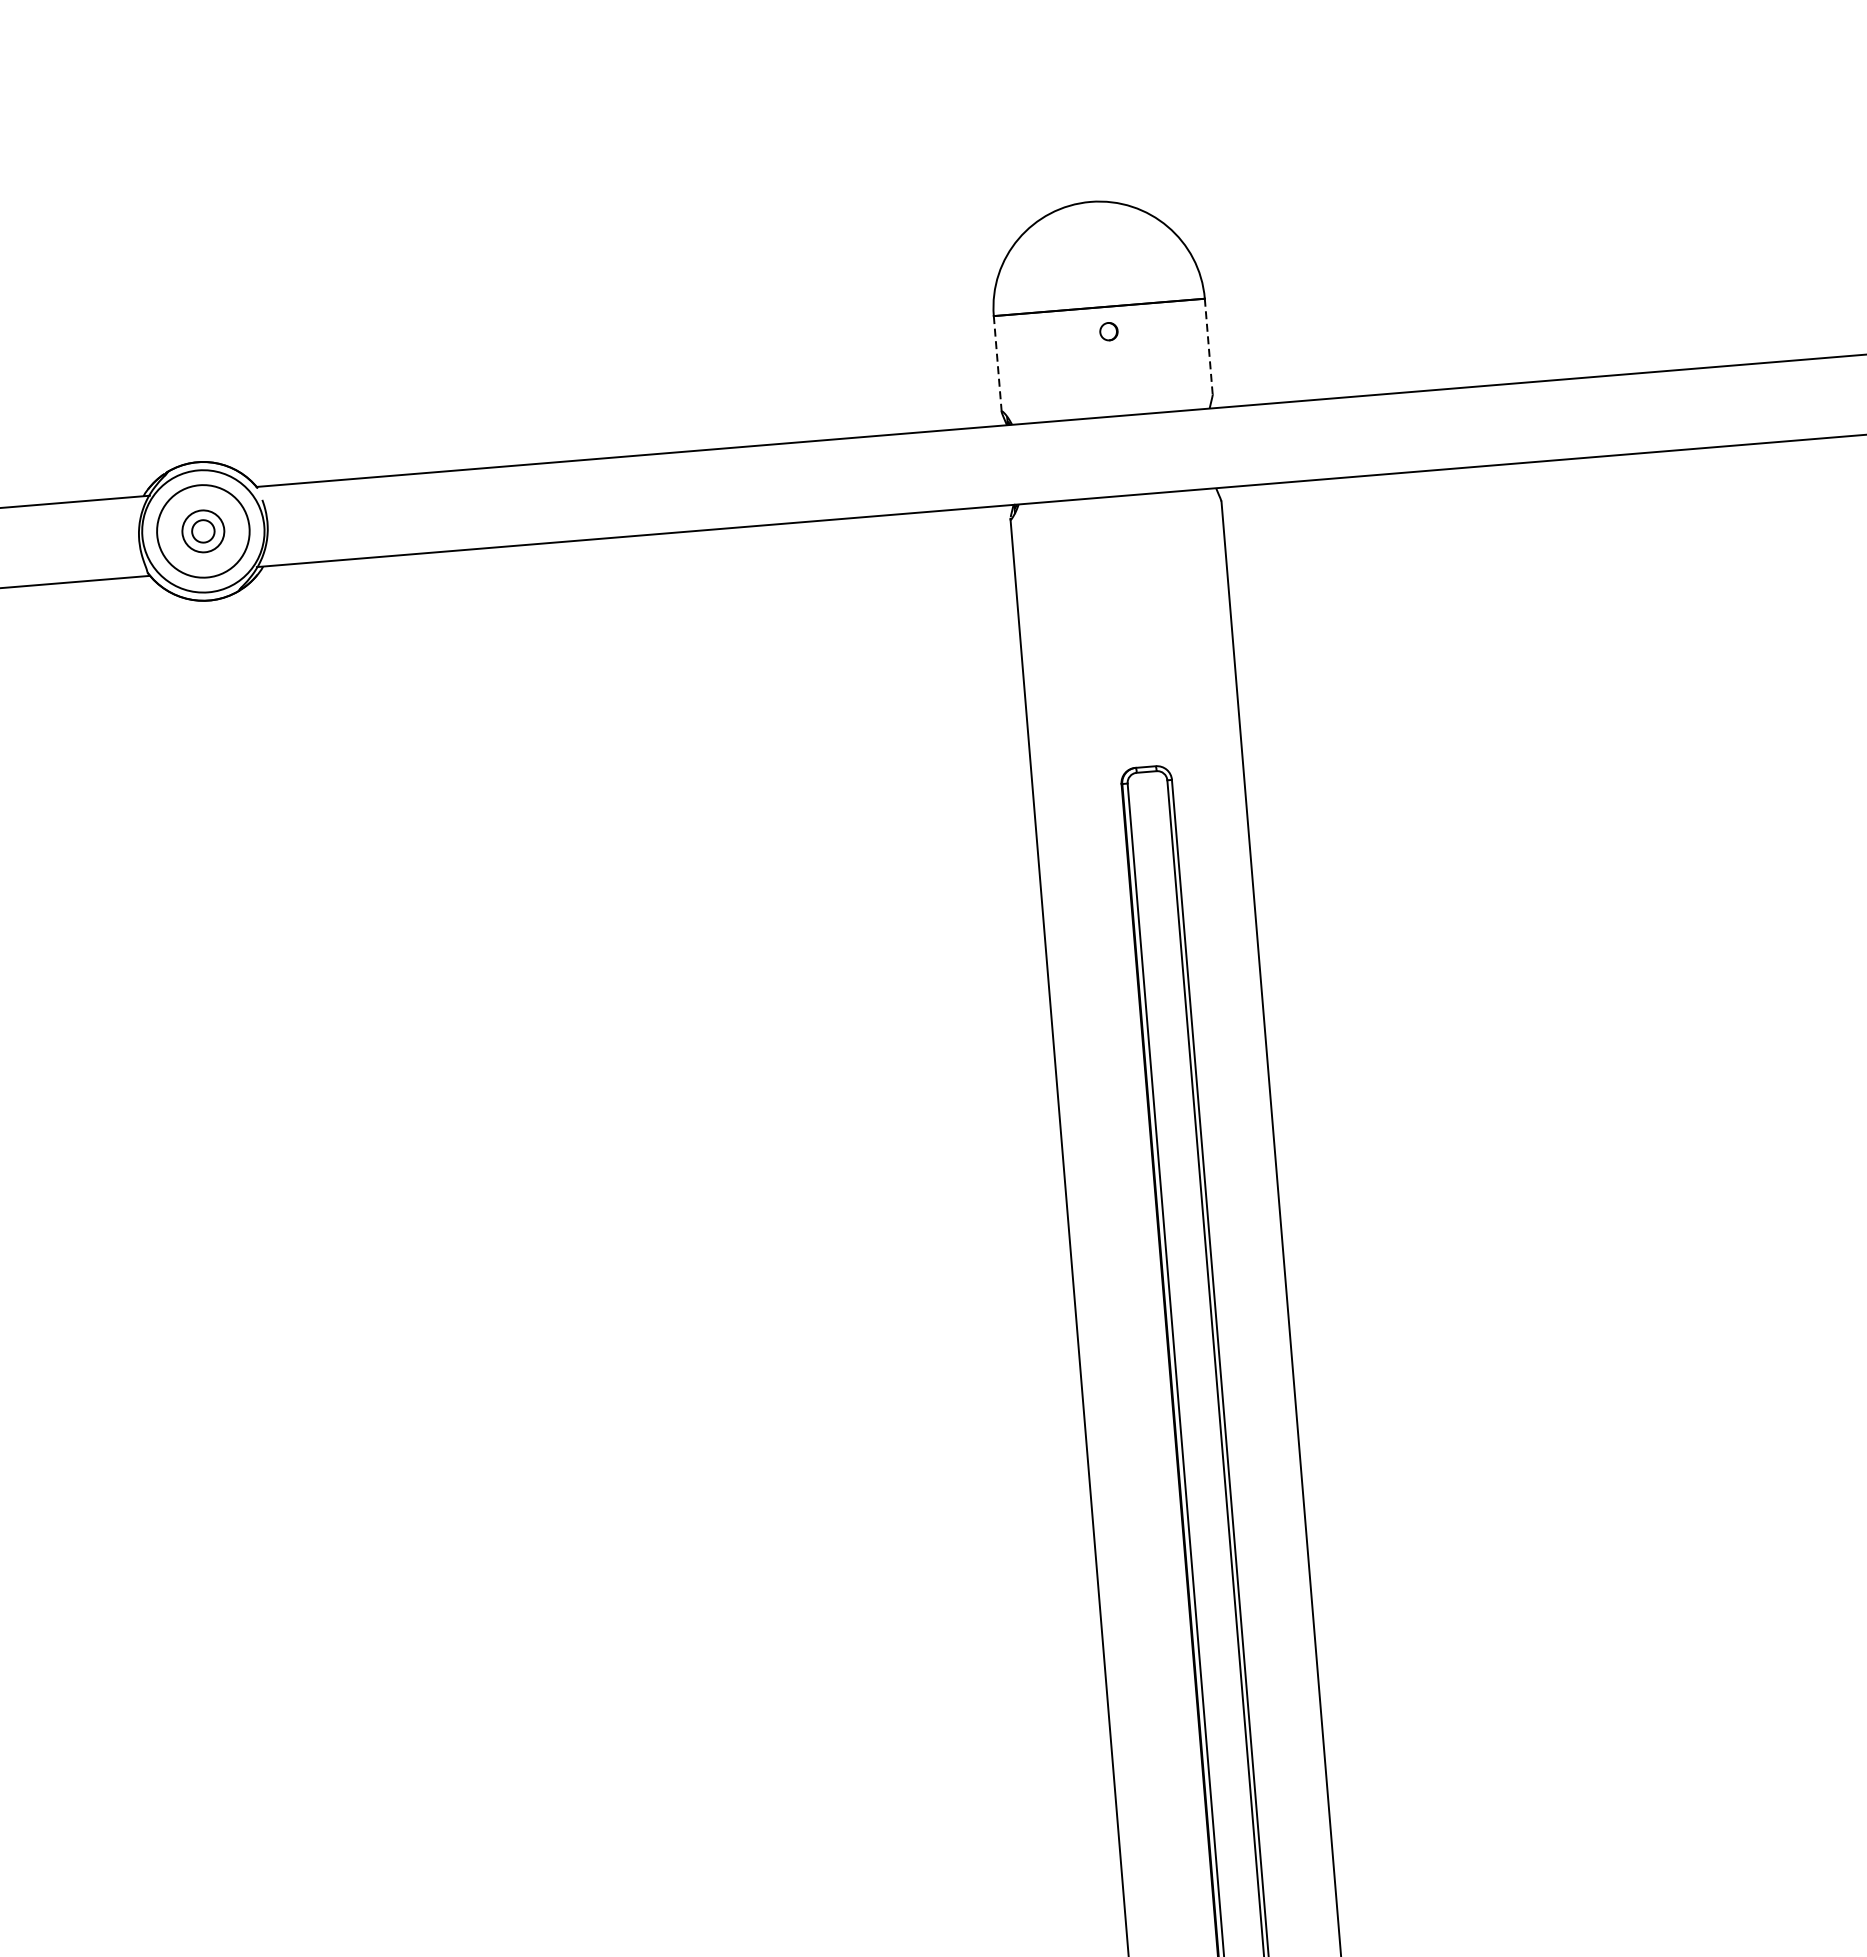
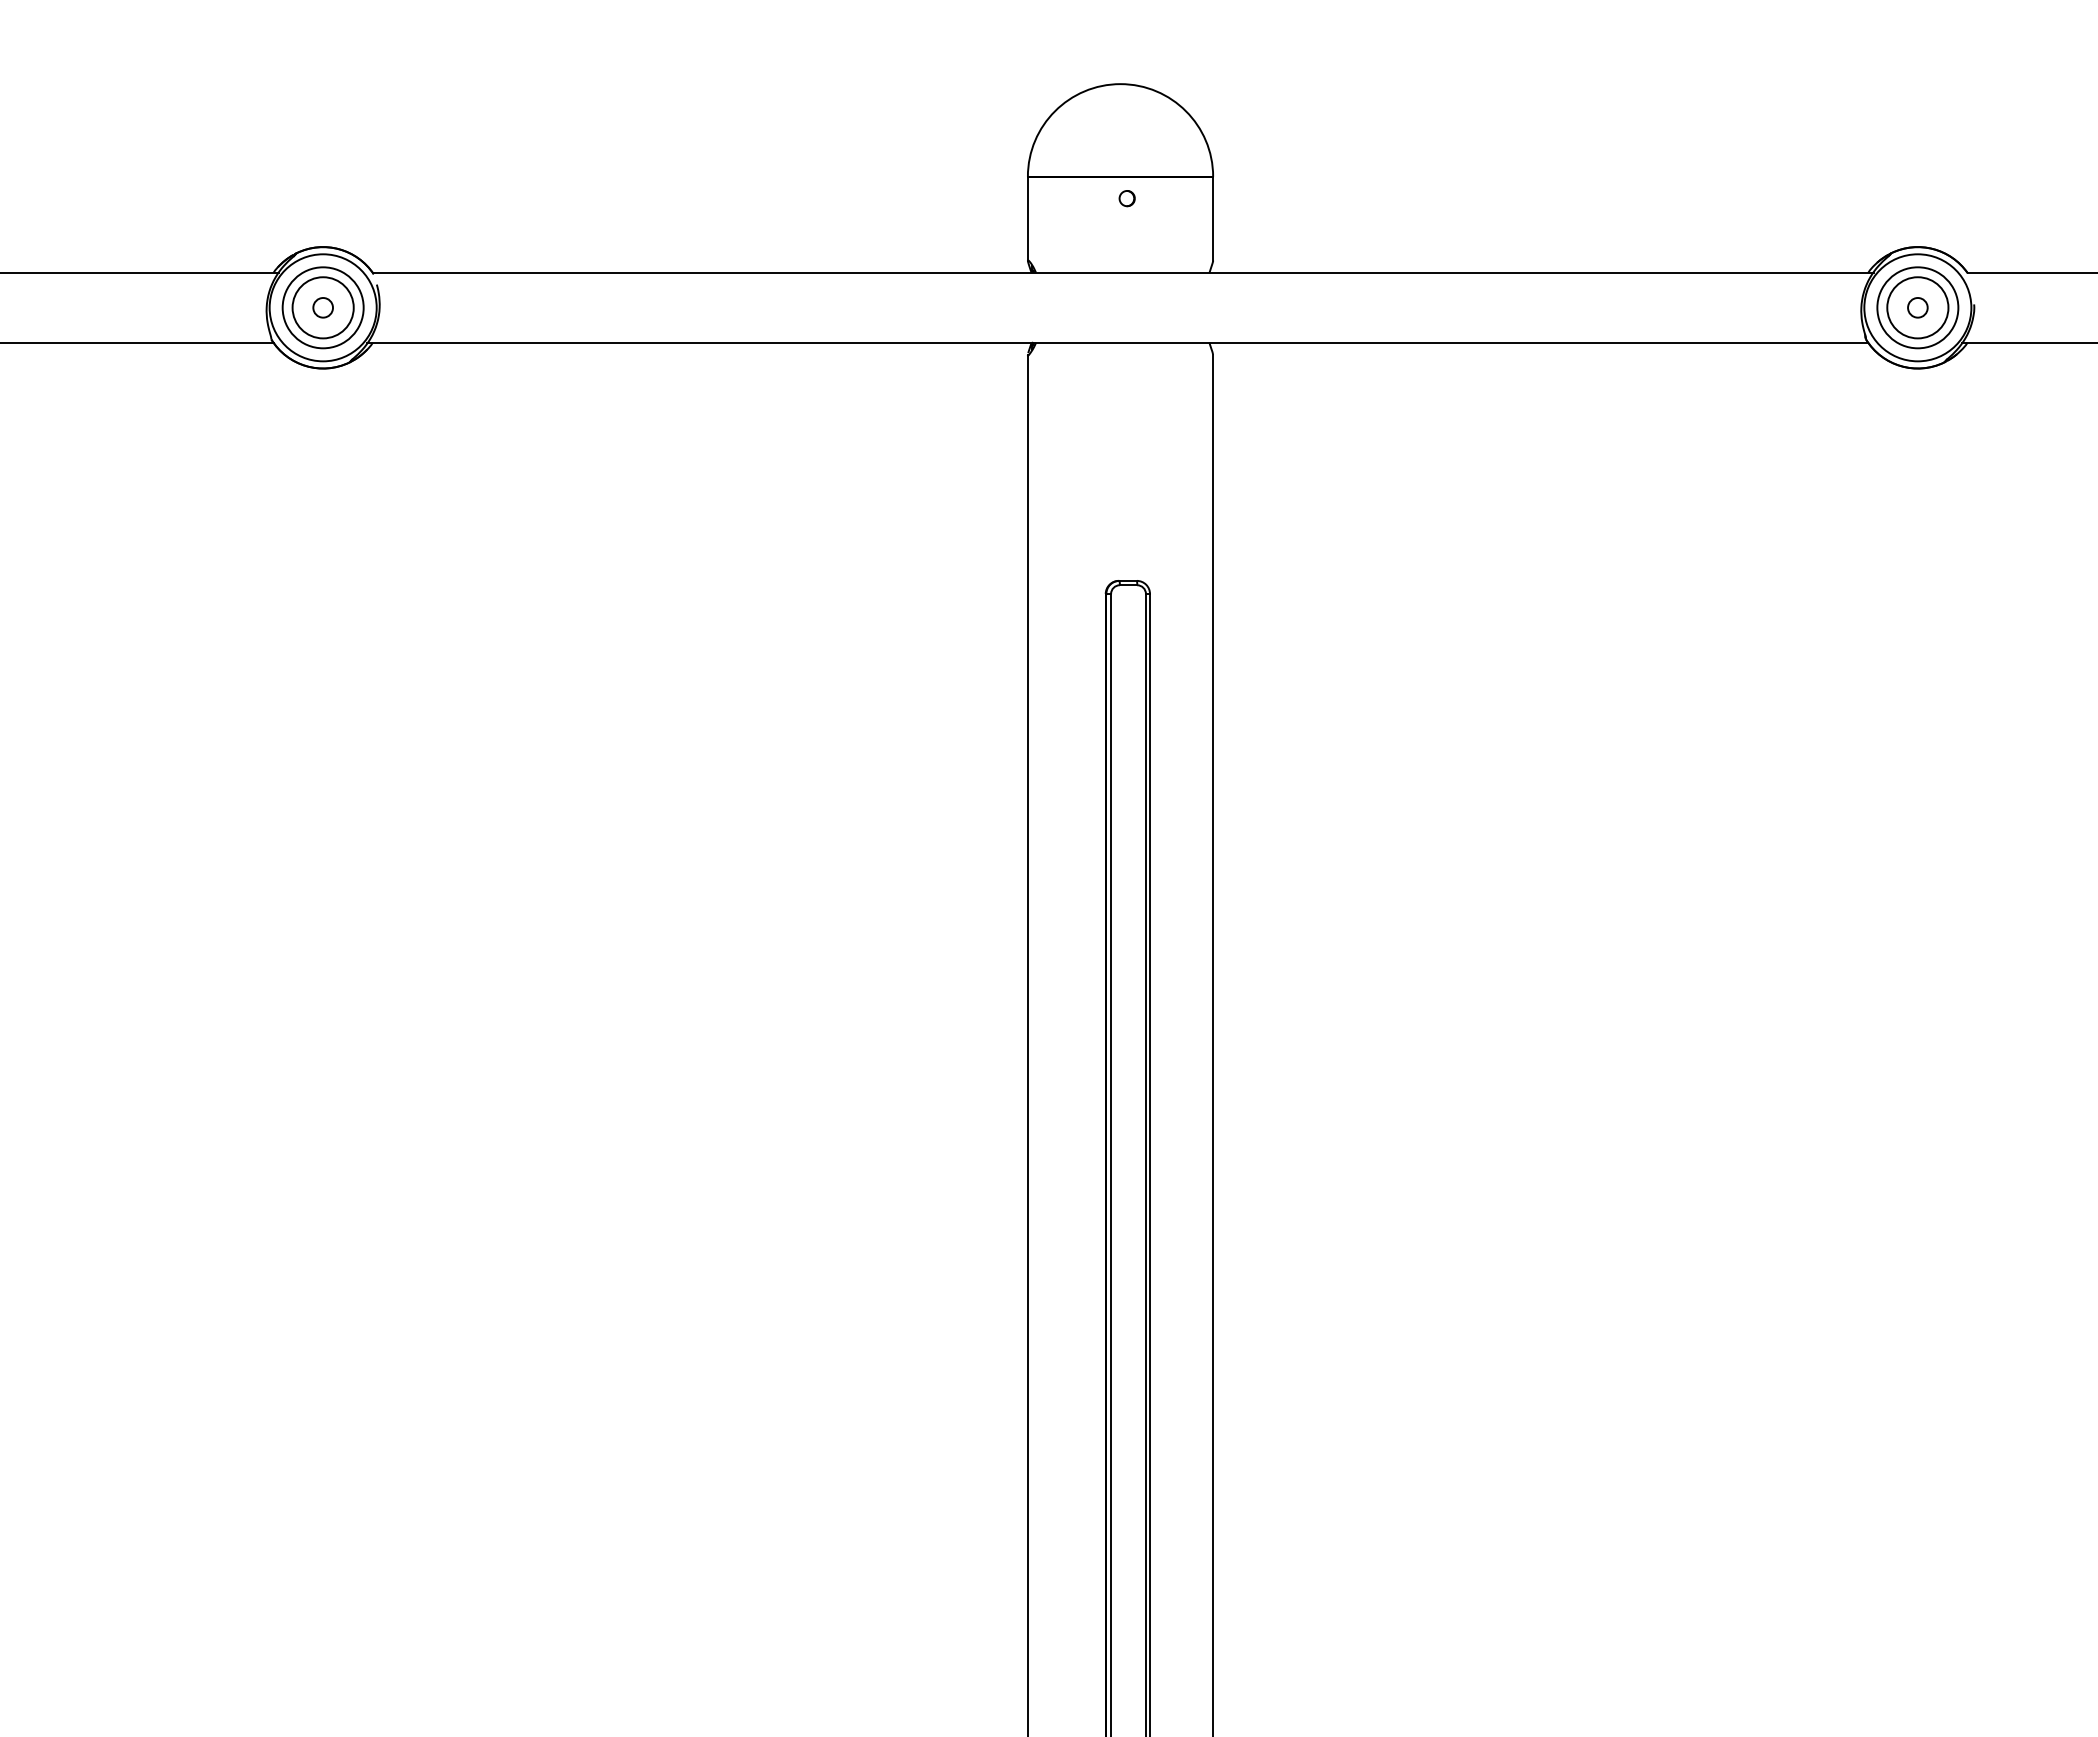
line: (1209, 346) -> (1213, 218), dashed -> solid
line: (997, 363) -> (1027, 218), dashed -> solid
circle: (202, 531) -> (322, 307), size x1.67

